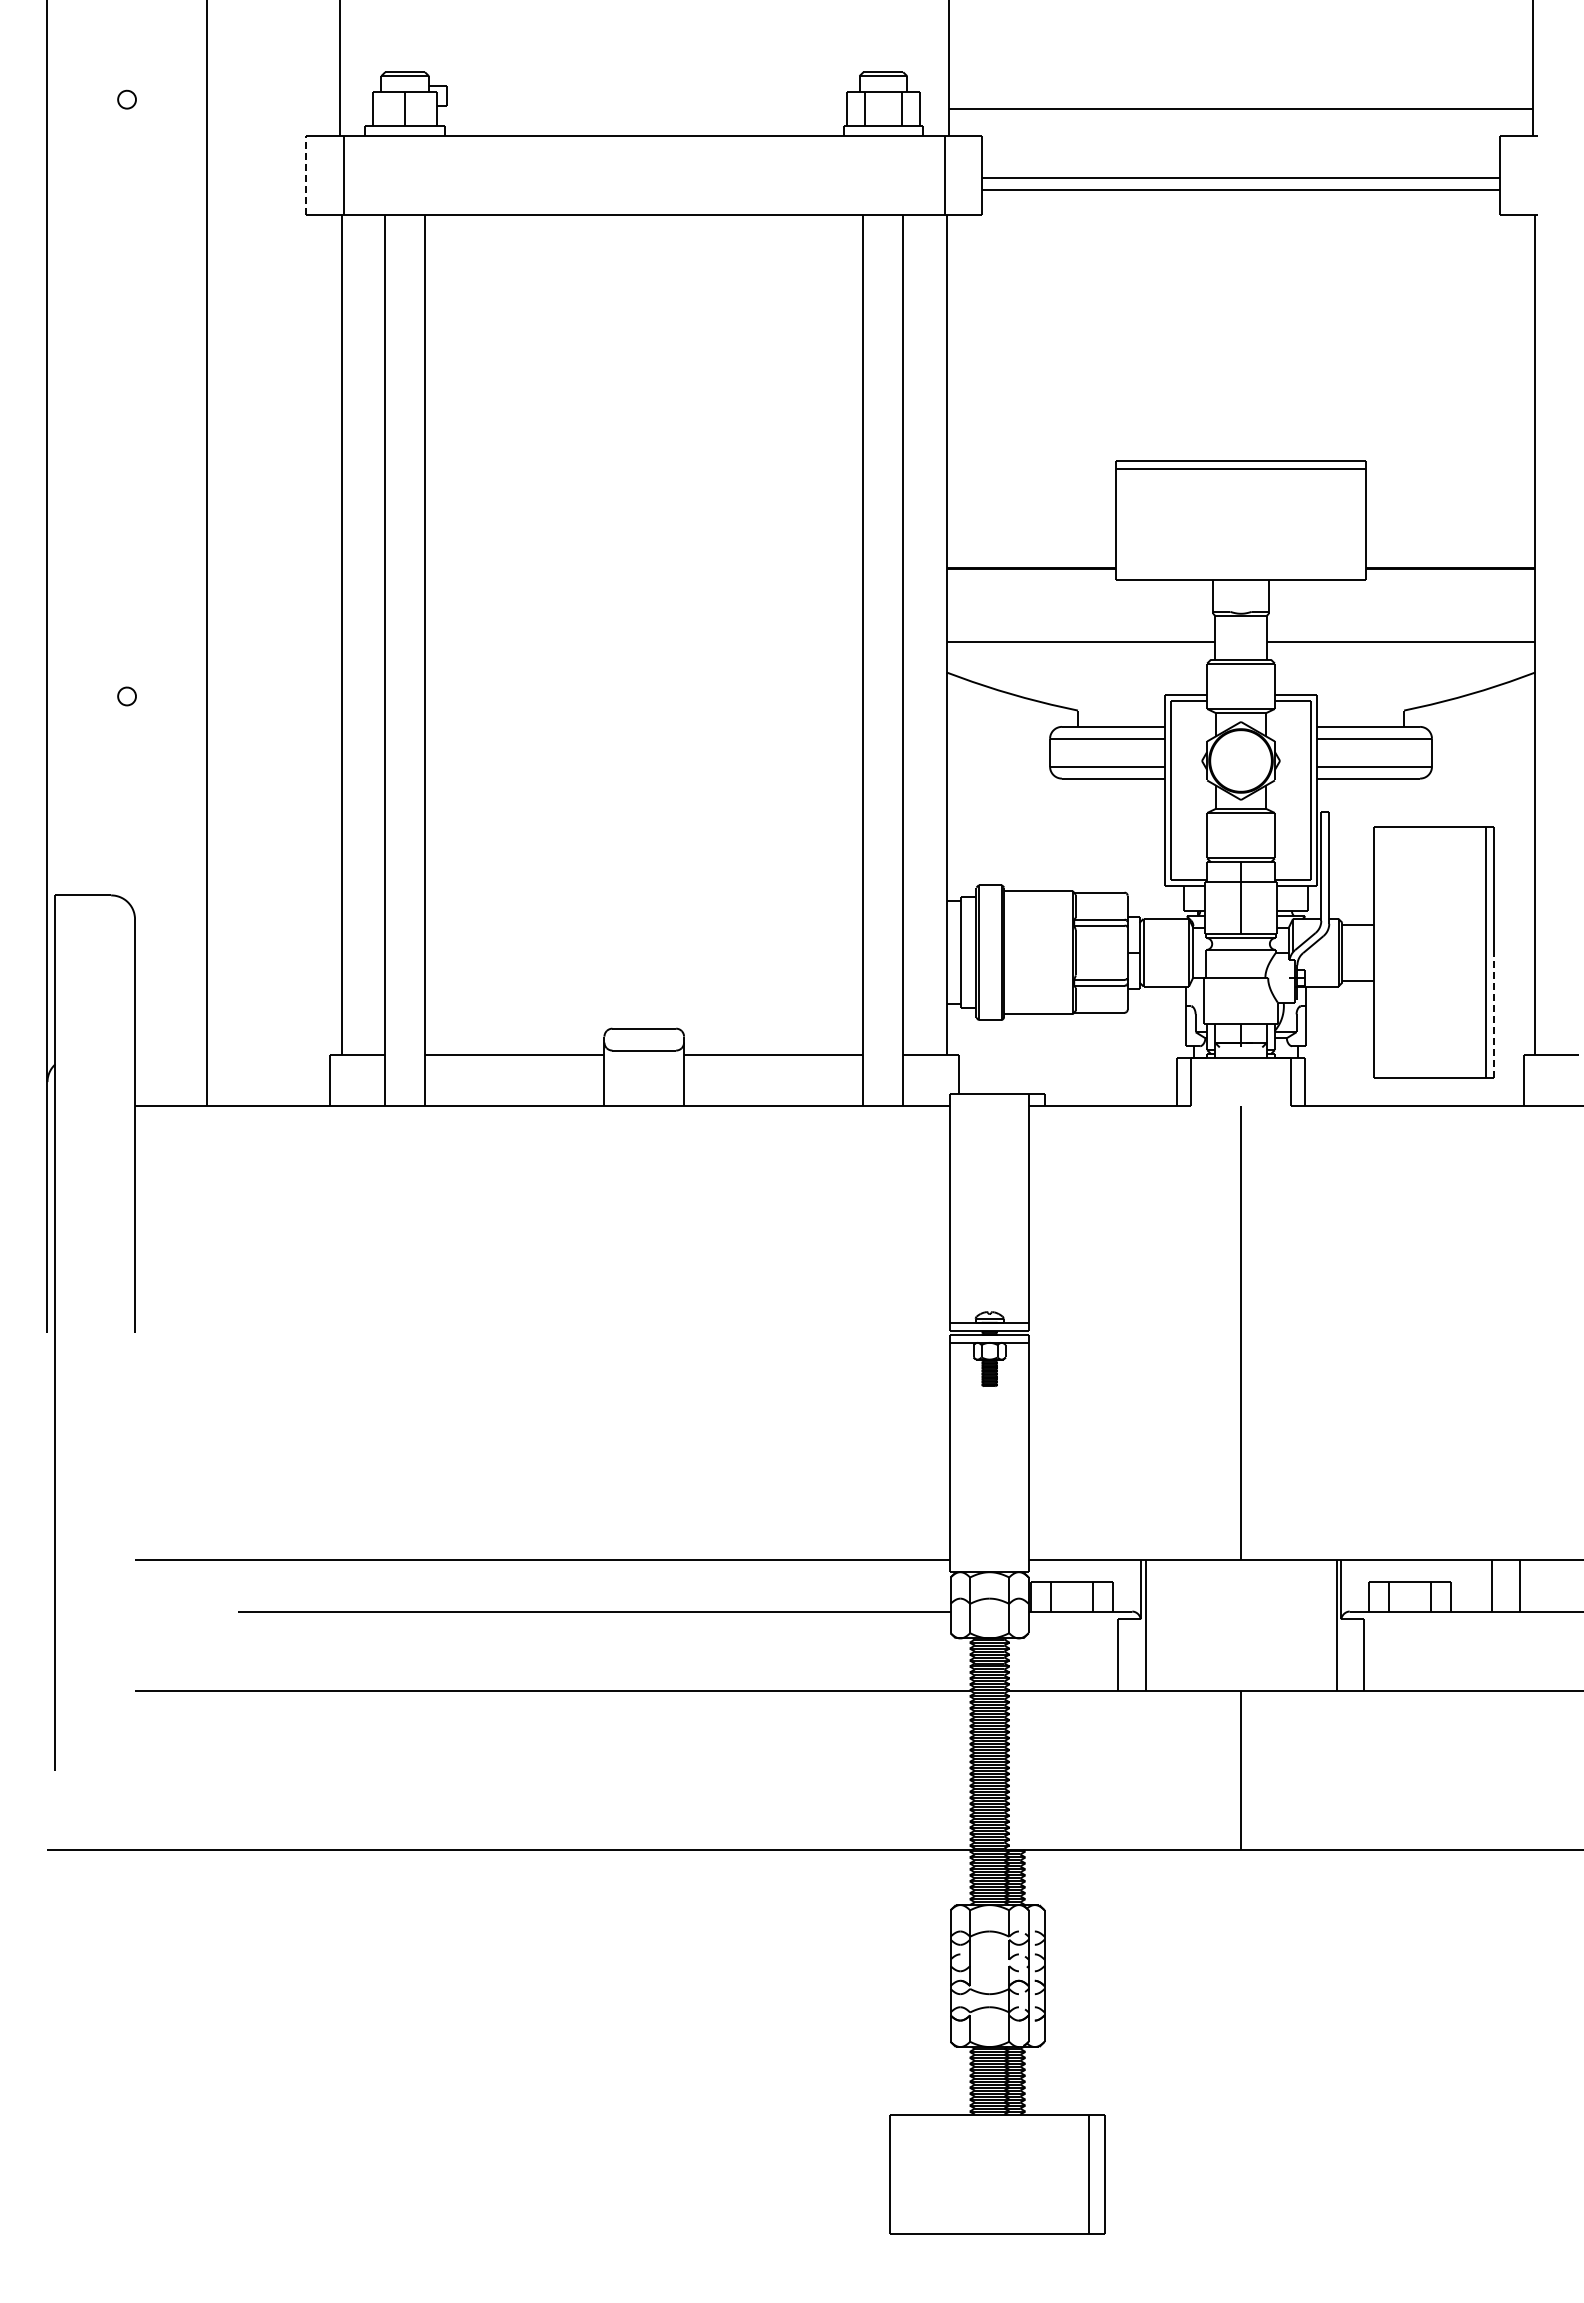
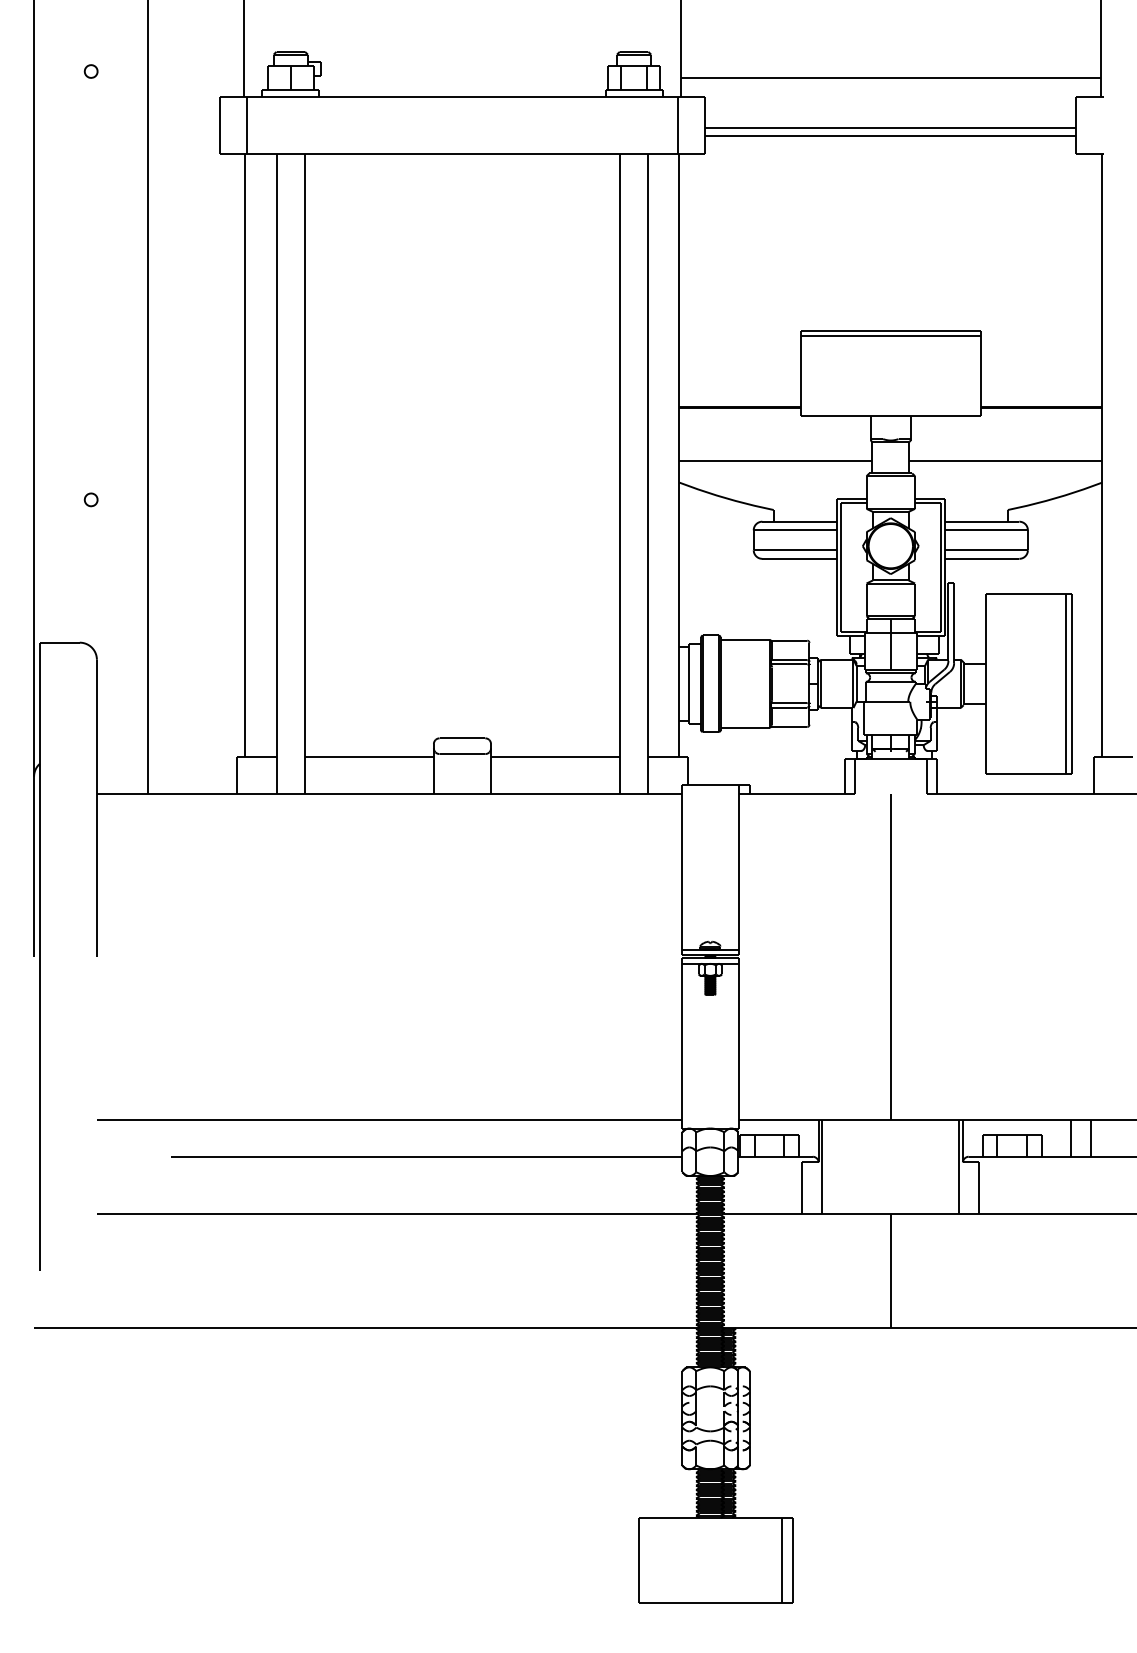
line: (306, 175) -> (220, 125), dashed -> solid
line: (1493, 1015) -> (1072, 728), dashed -> solid

